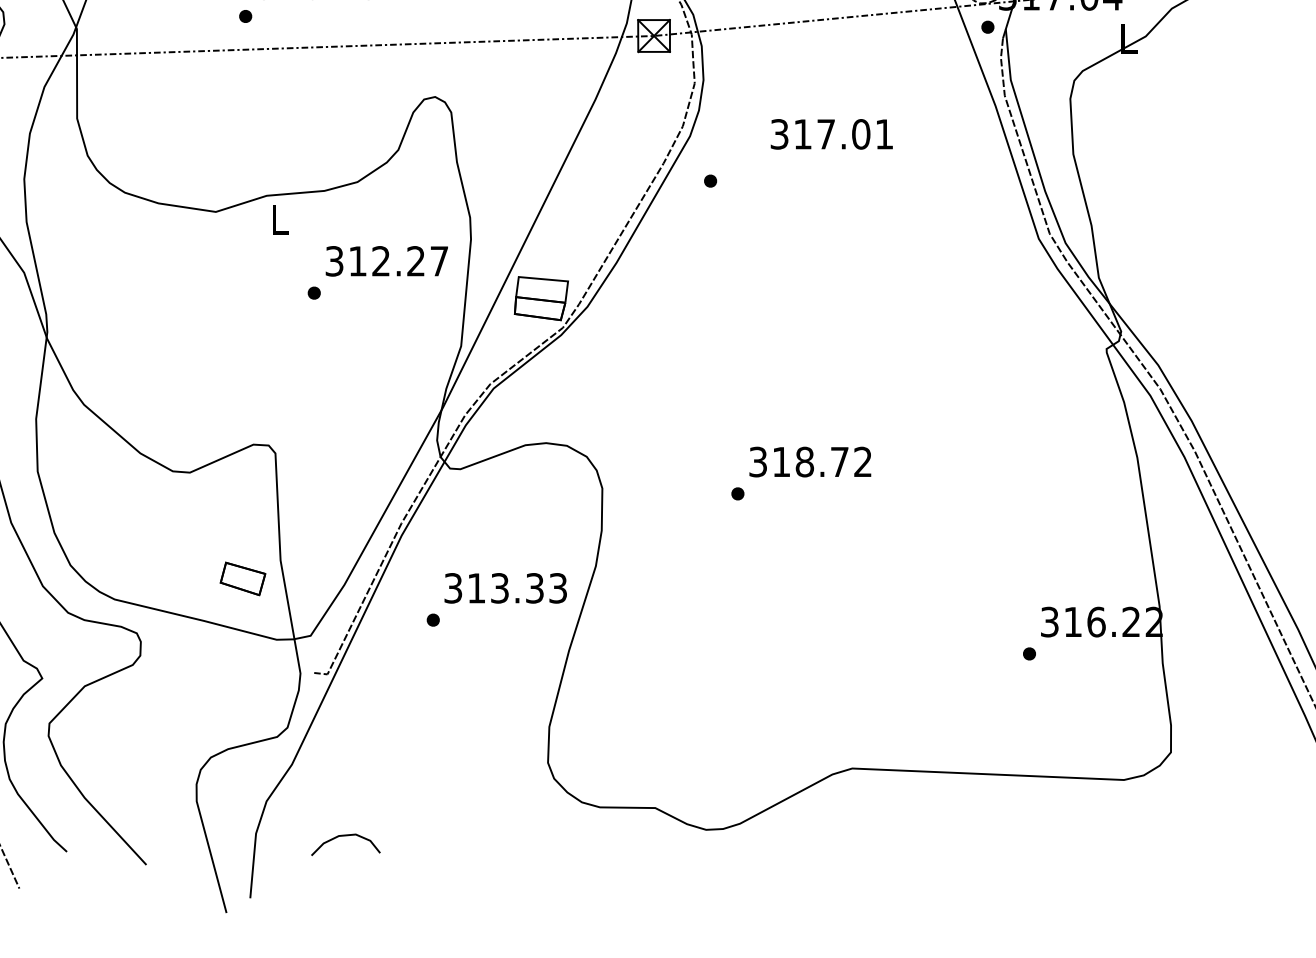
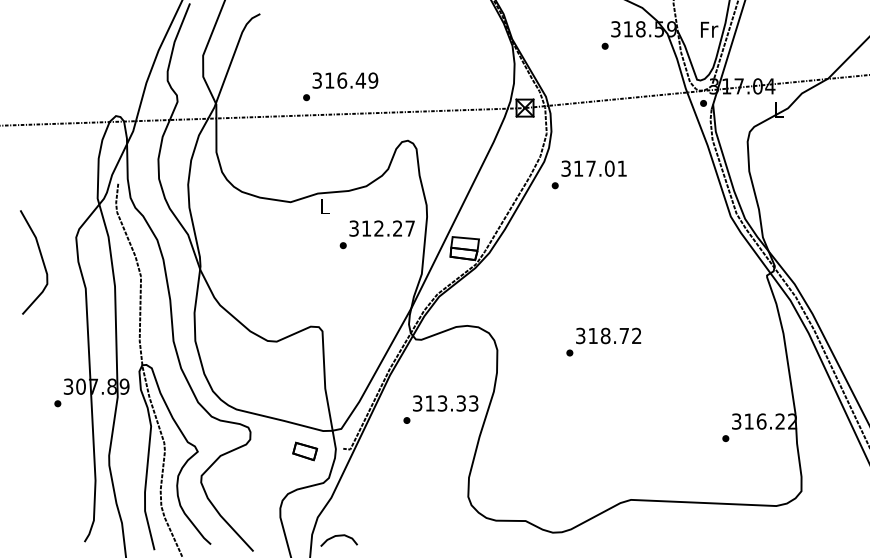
text: (830, 133) -> (593, 168), moved
part: (243, 578) -> (305, 451), moved
curve: (344, 836) -> (338, 536), moved

